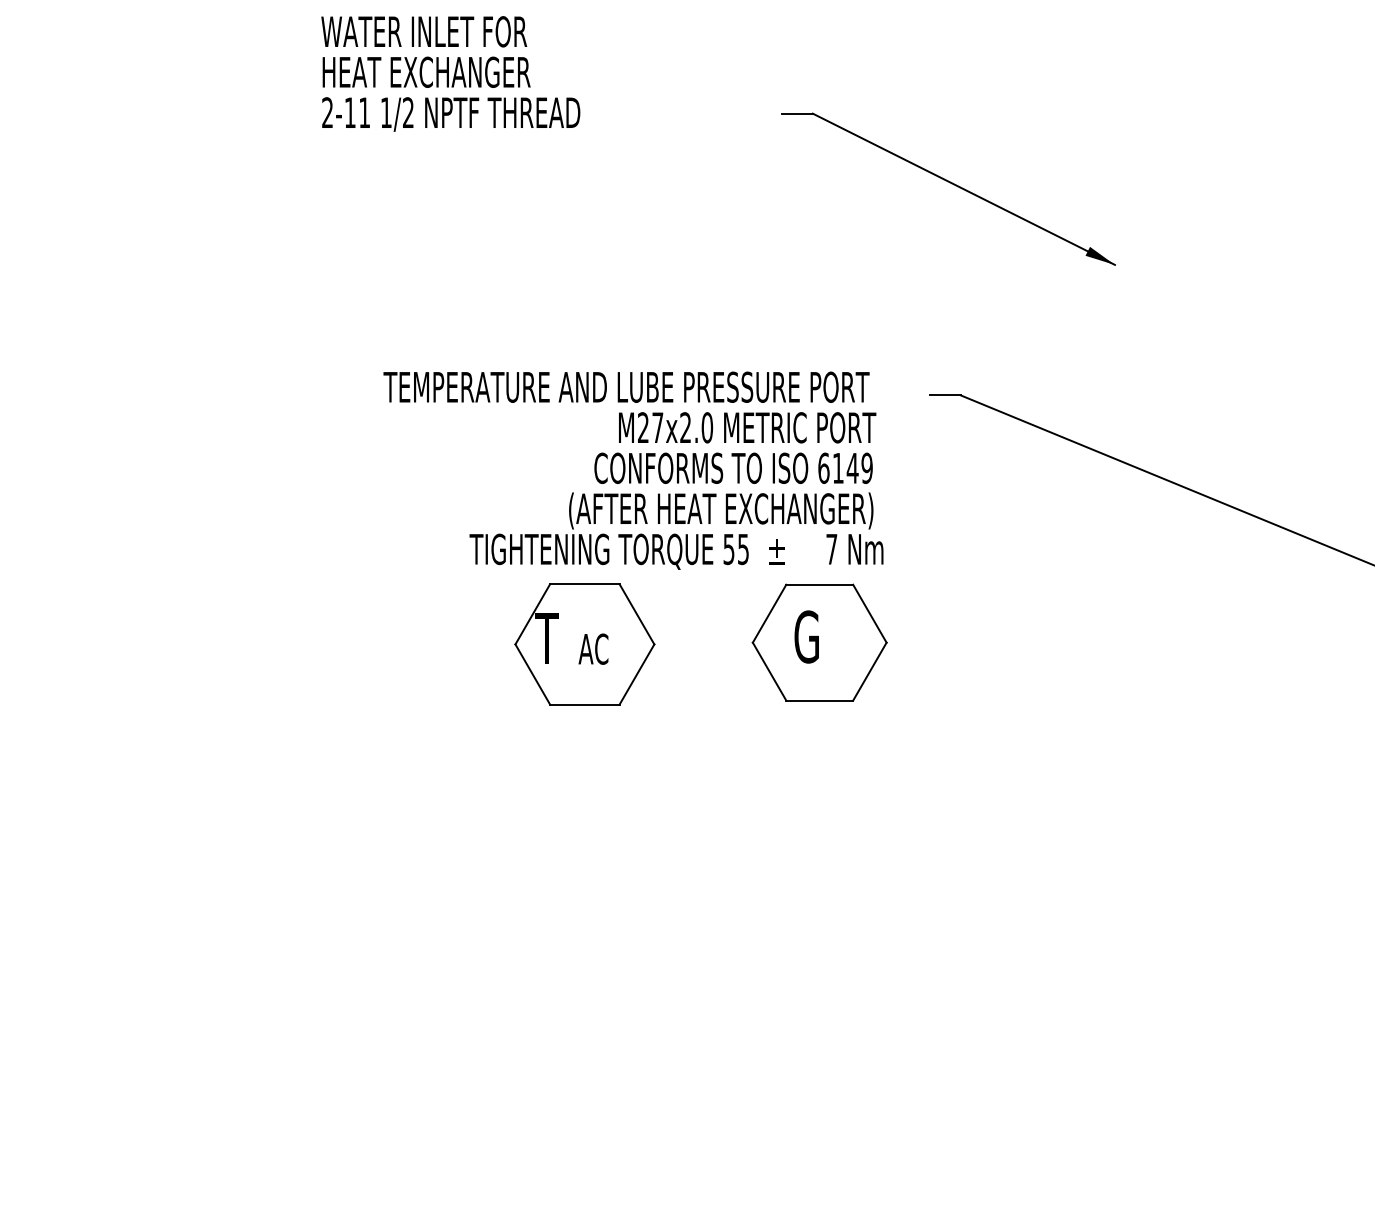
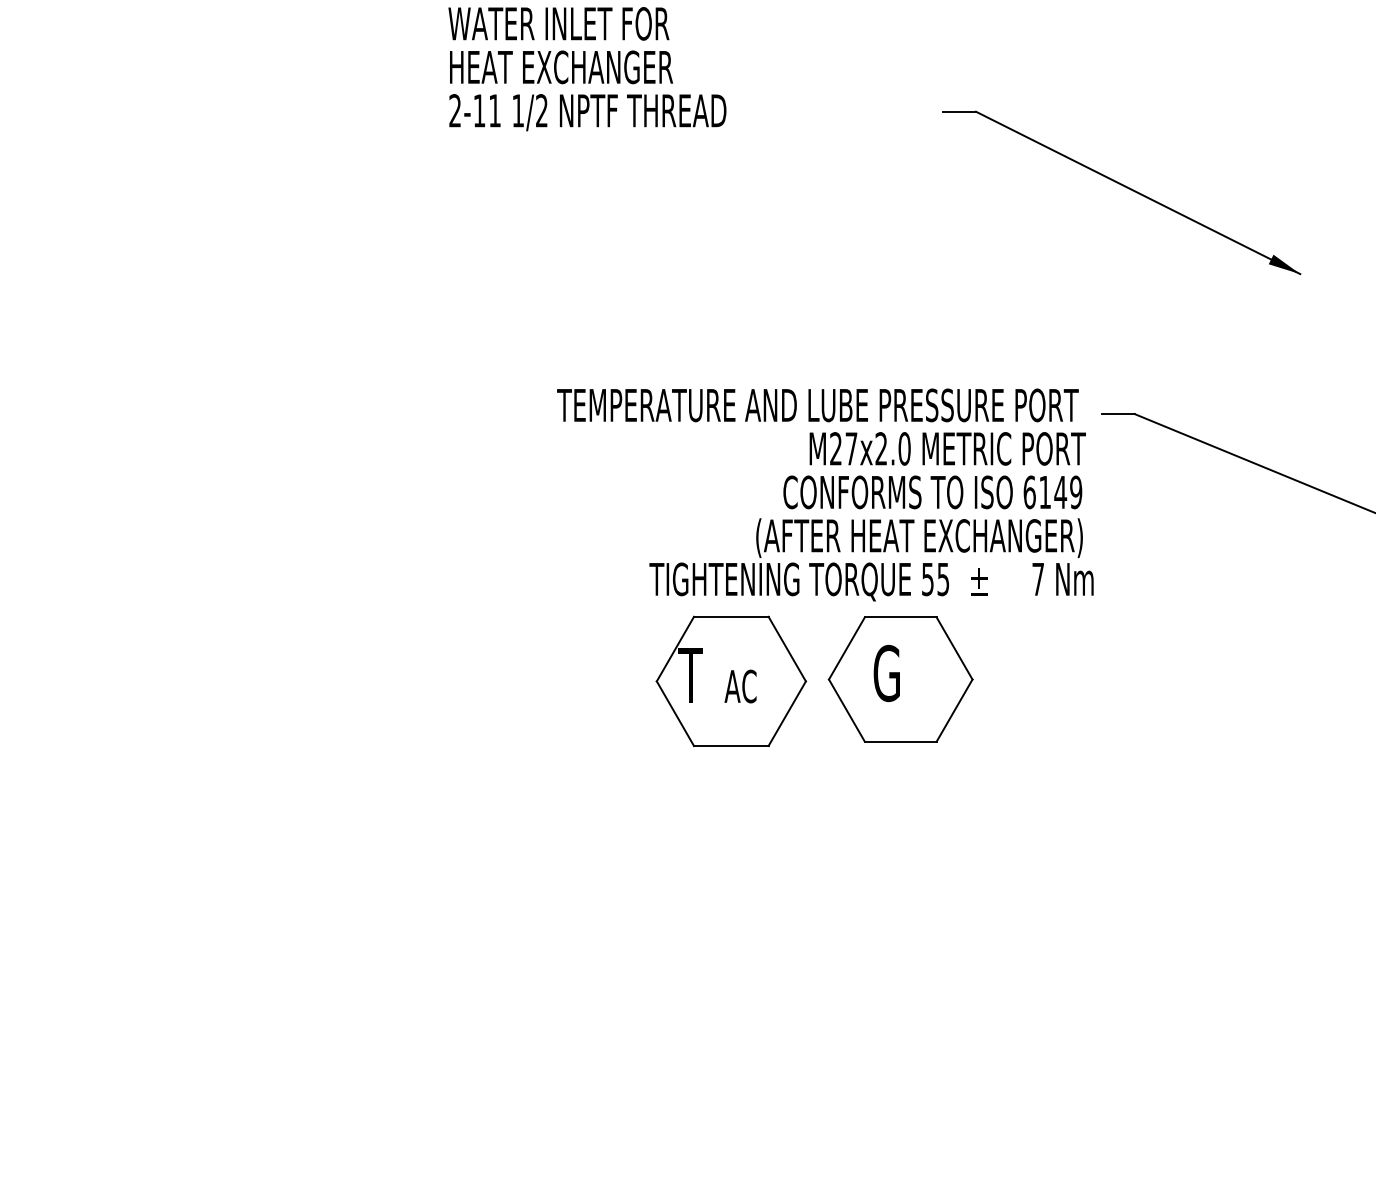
text: (633, 470) -> (825, 494), moved
part: (819, 642) -> (900, 679), moved

